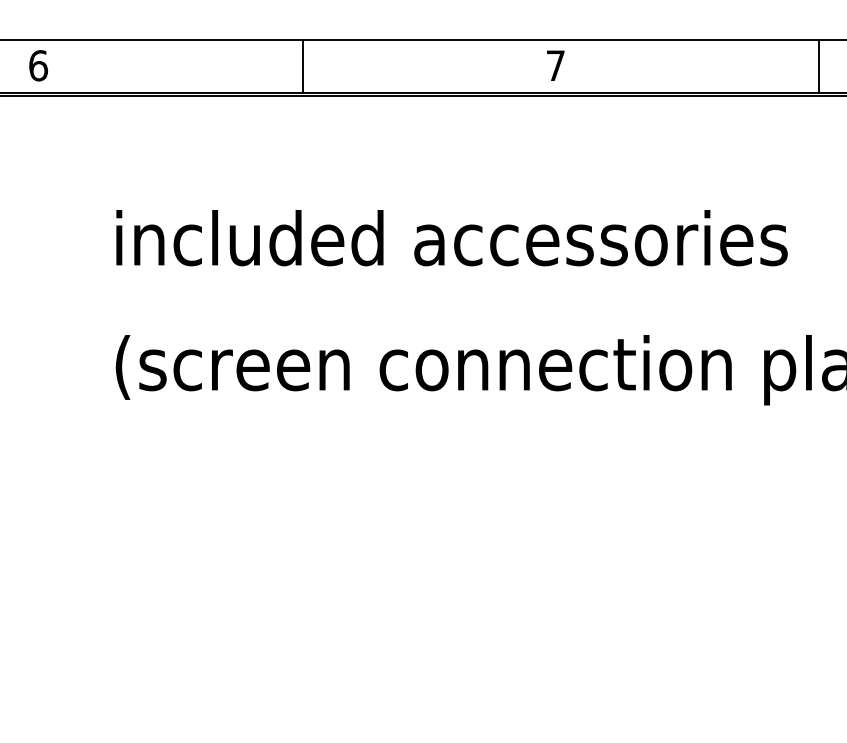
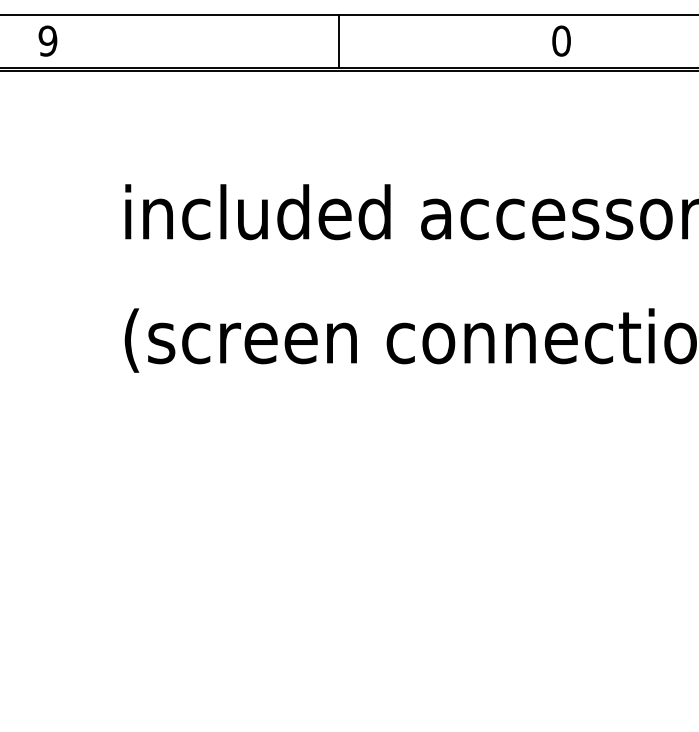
text: (38, 65) -> (48, 40), 6 -> 9
line: (303, 65) -> (339, 40), moved
text: (555, 65) -> (561, 40), 7 -> 0

